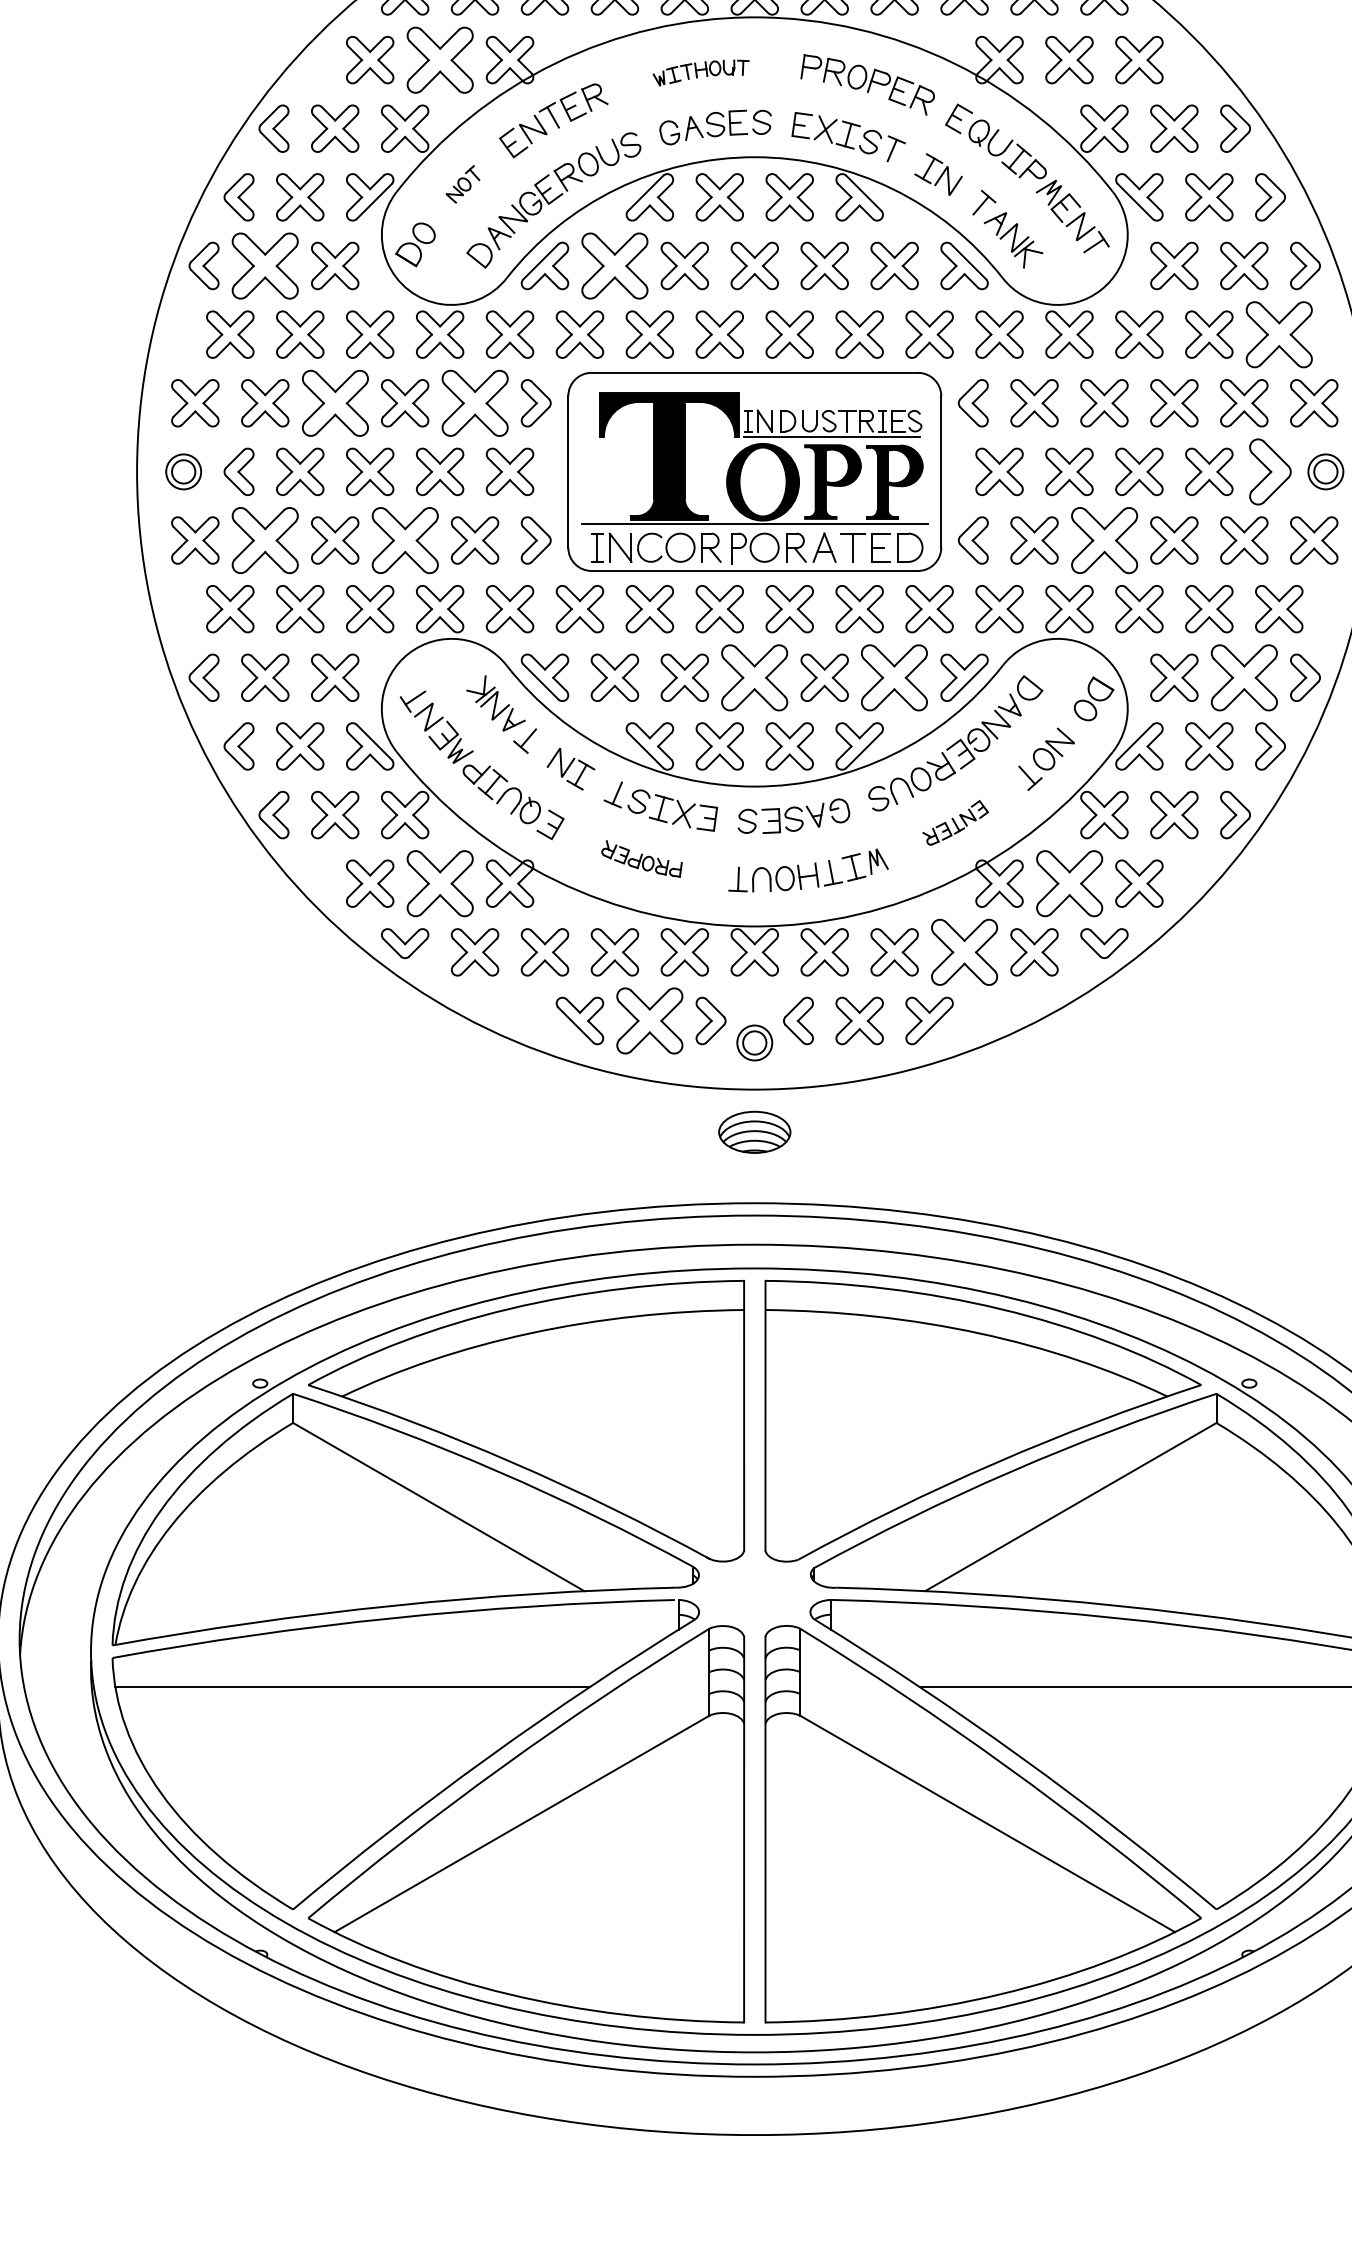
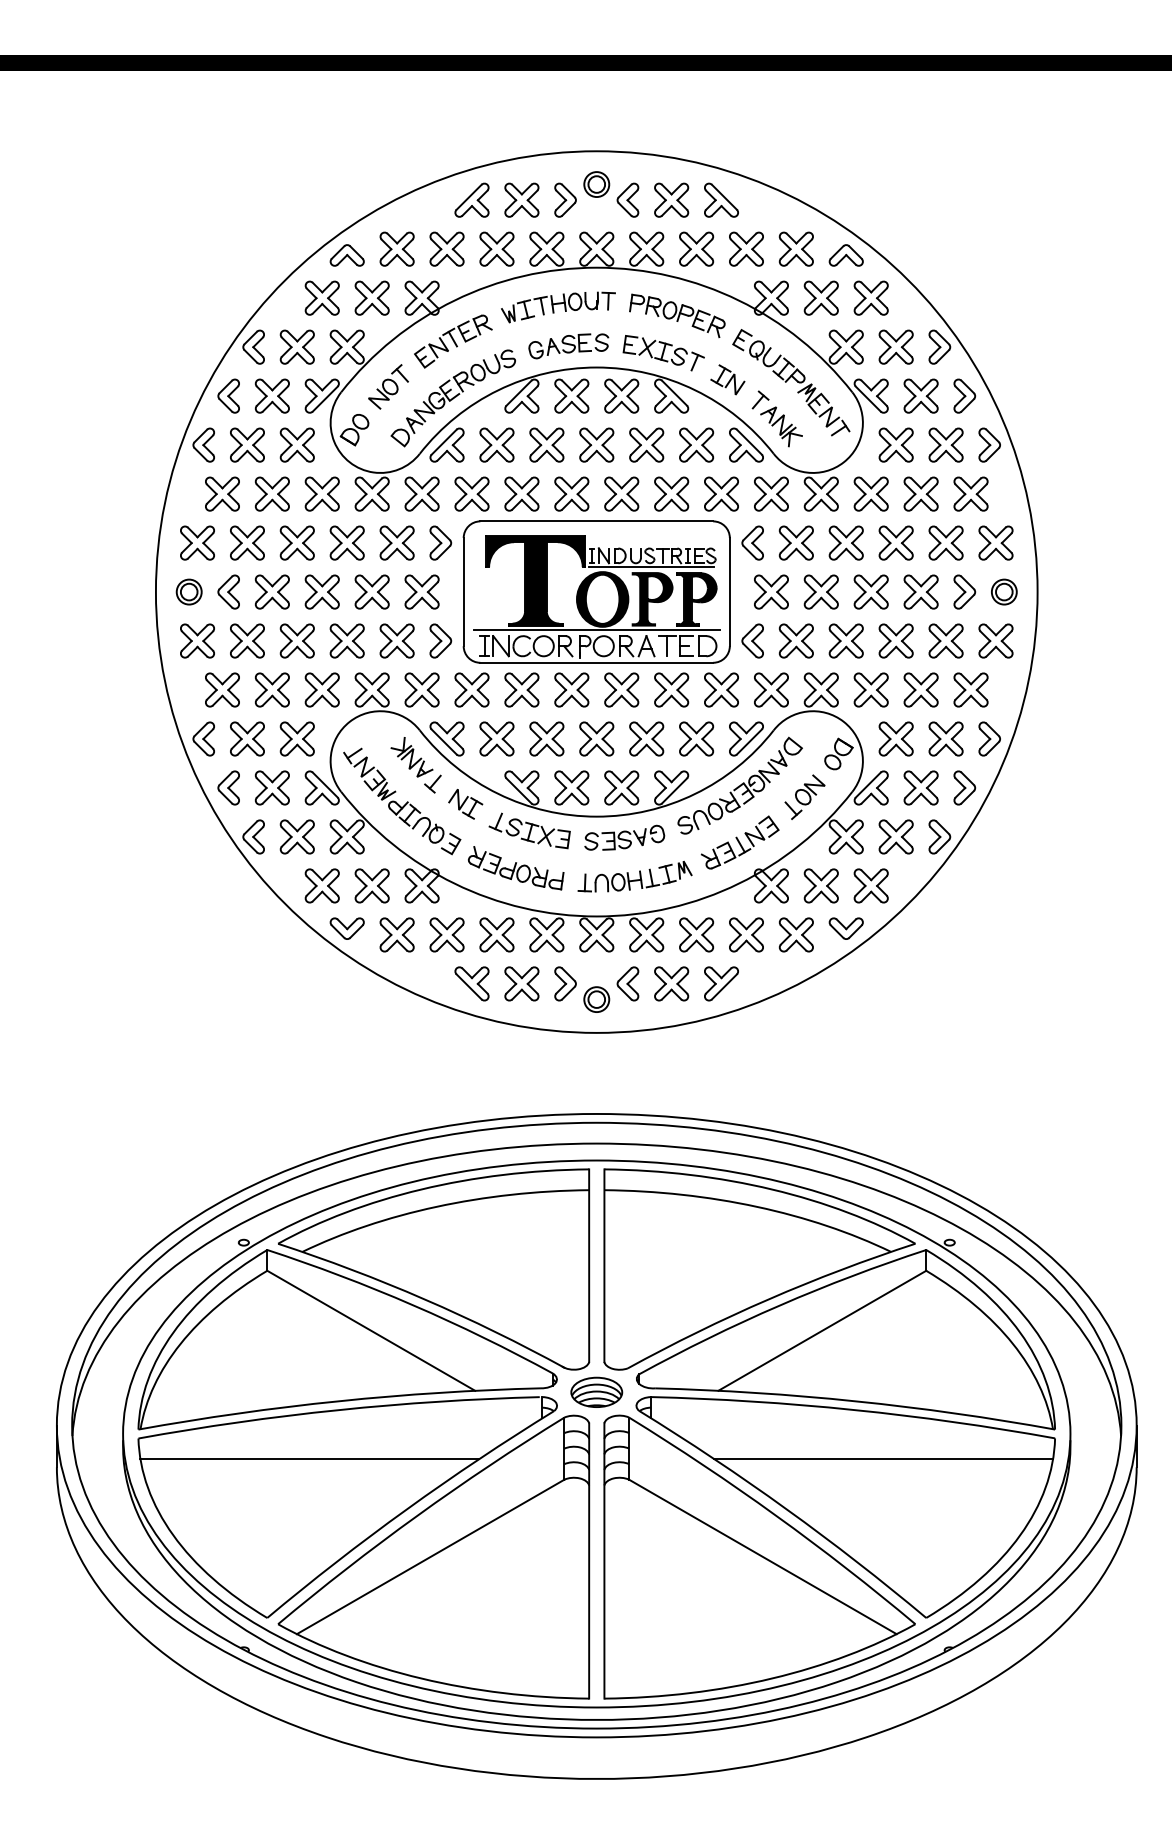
part: (439, 59) -> (371, 297), size x0.71
part: (701, 73) -> (558, 307), size x1.67
part: (462, 183) -> (388, 386), size x1.67
part: (265, 265) -> (247, 444), size x0.71
part: (614, 265) -> (496, 444), size x0.71
part: (1278, 333) -> (970, 493), size x0.71
part: (334, 402) -> (296, 542), size x0.71
part: (474, 402) -> (396, 542), size x0.71
part: (1270, 471) -> (964, 591), size x0.71
part: (265, 539) -> (247, 640), size x0.71
part: (404, 539) -> (346, 640), size x0.71
part: (1103, 539) -> (845, 640), size x0.71
part: (754, 677) -> (596, 738), size x0.71
part: (894, 677) -> (696, 738), size x0.71
part: (1243, 677) -> (945, 738), size x0.71
part: (954, 822) -> (739, 842), size x1.67
part: (642, 859) -> (516, 868), size x1.67
part: (439, 883) -> (371, 885), size x0.71
part: (1068, 883) -> (820, 885), size x0.71
part: (964, 951) -> (746, 934), size x0.71
part: (649, 1020) -> (521, 983), size x0.71
part: (754, 1131) -> (596, 1391), moved

